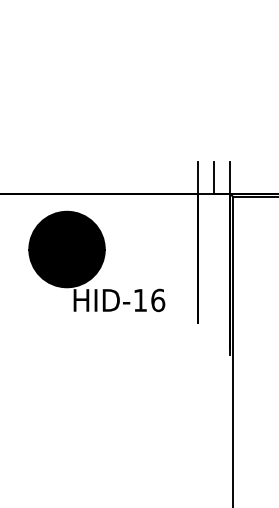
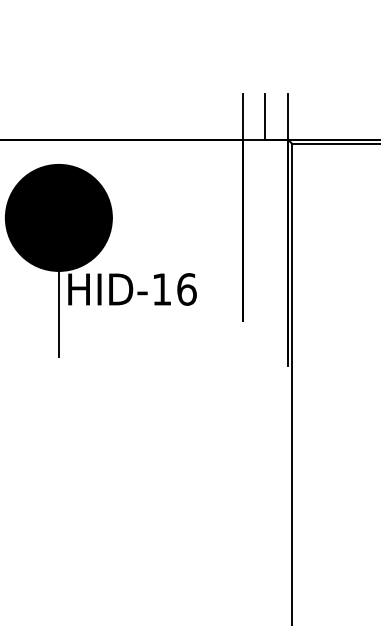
line: (67, 317) -> (59, 313), added

